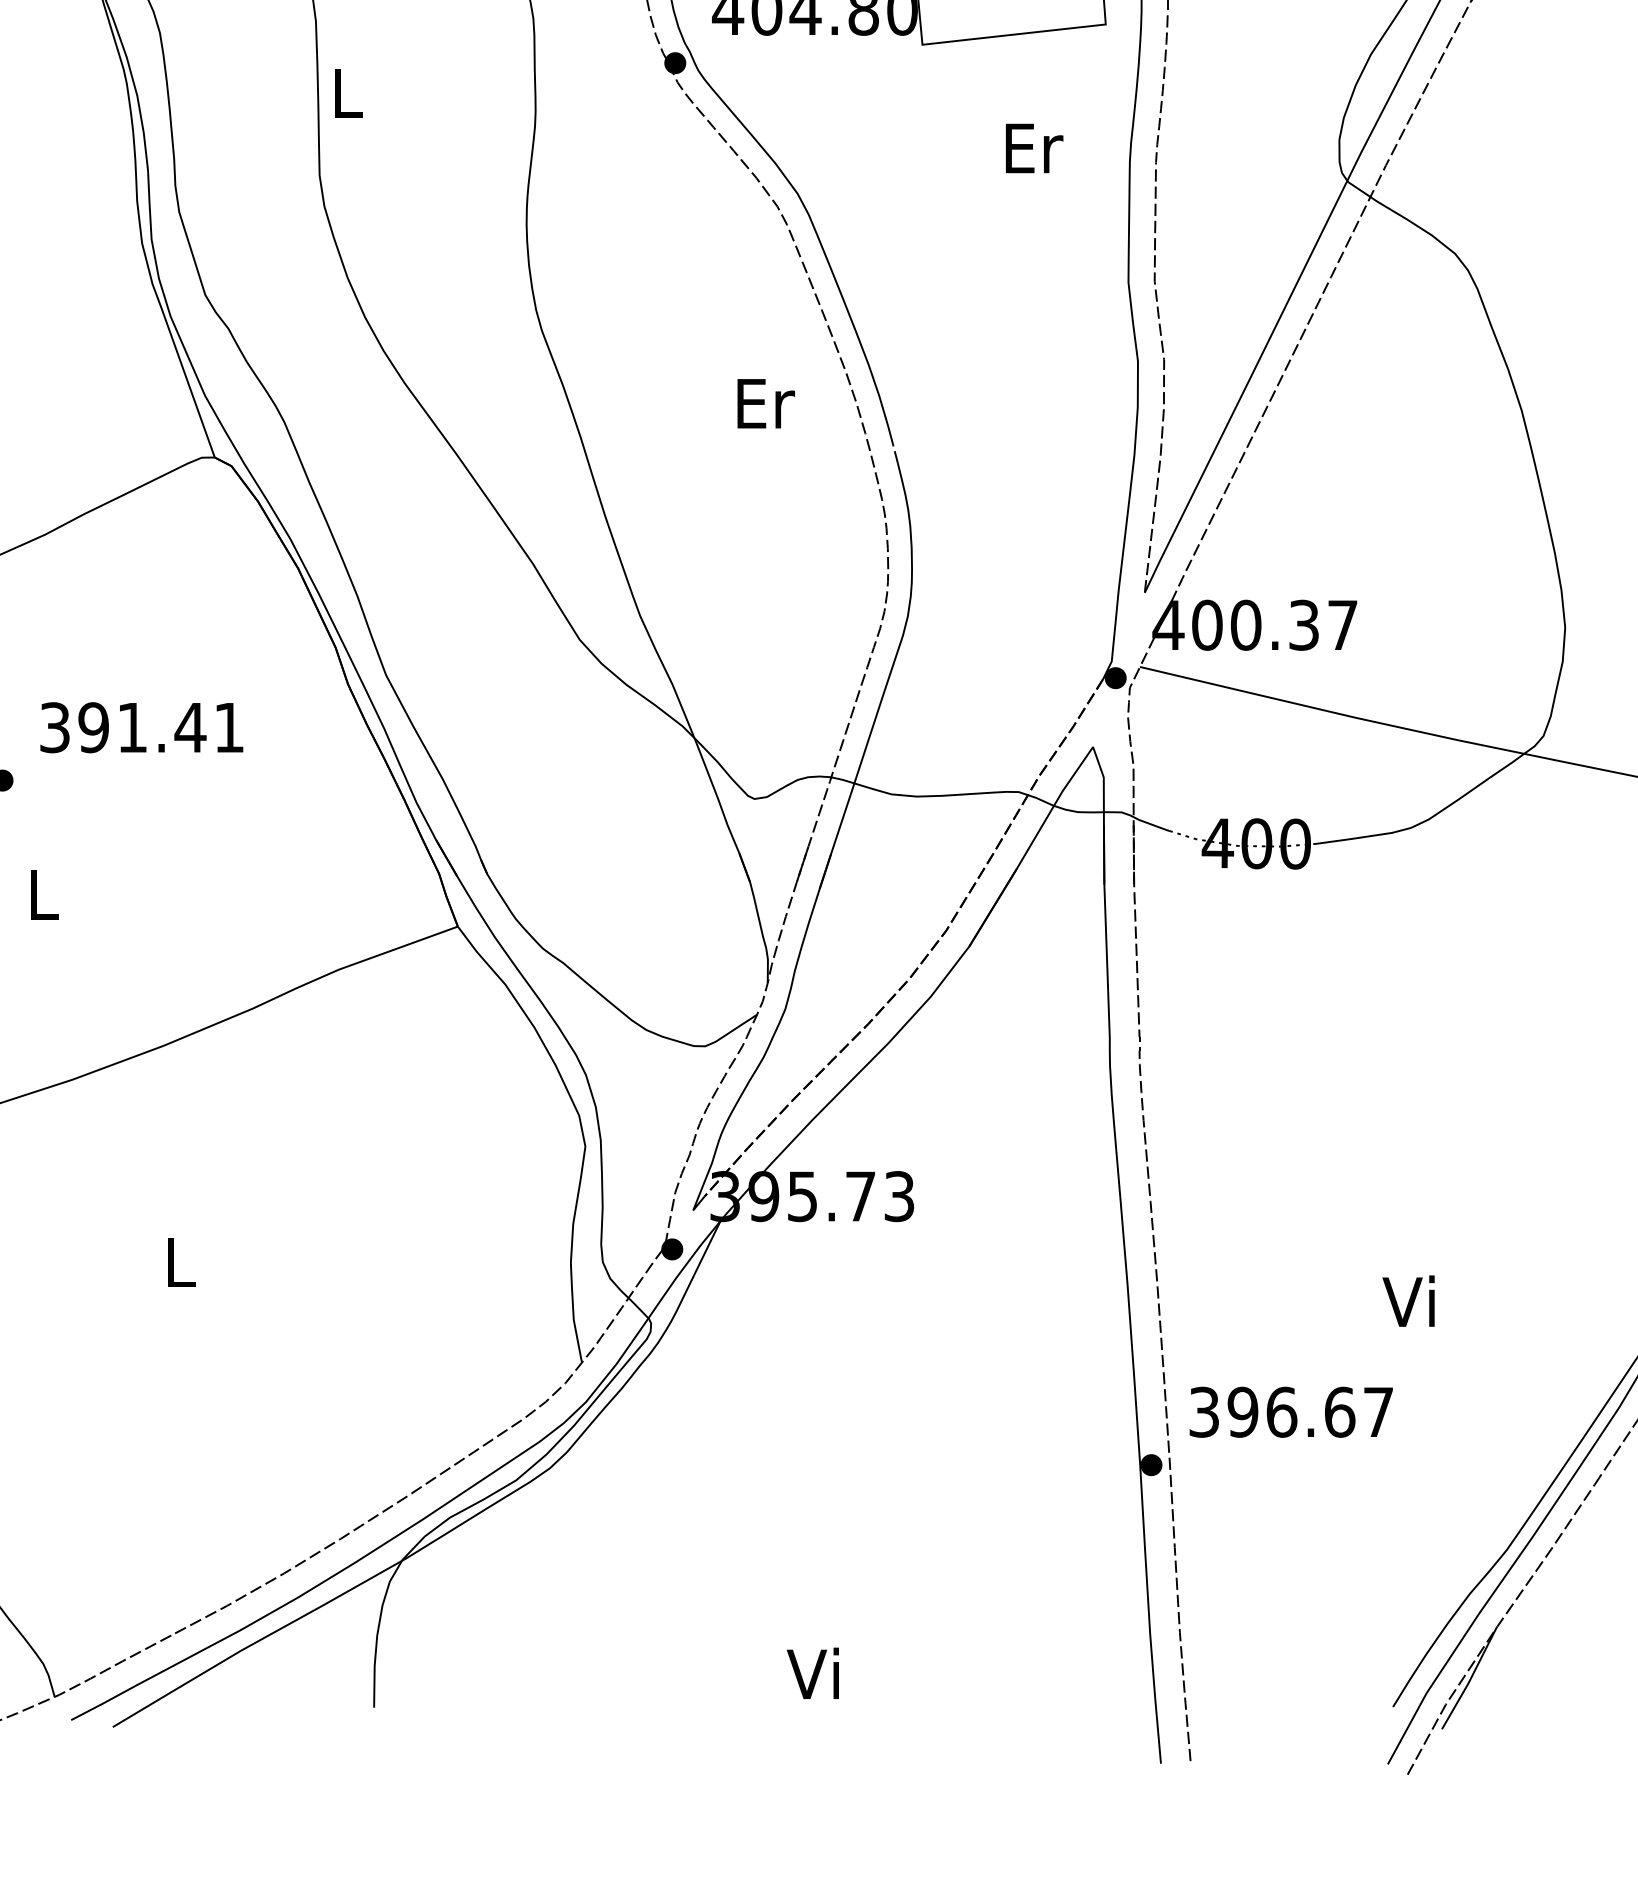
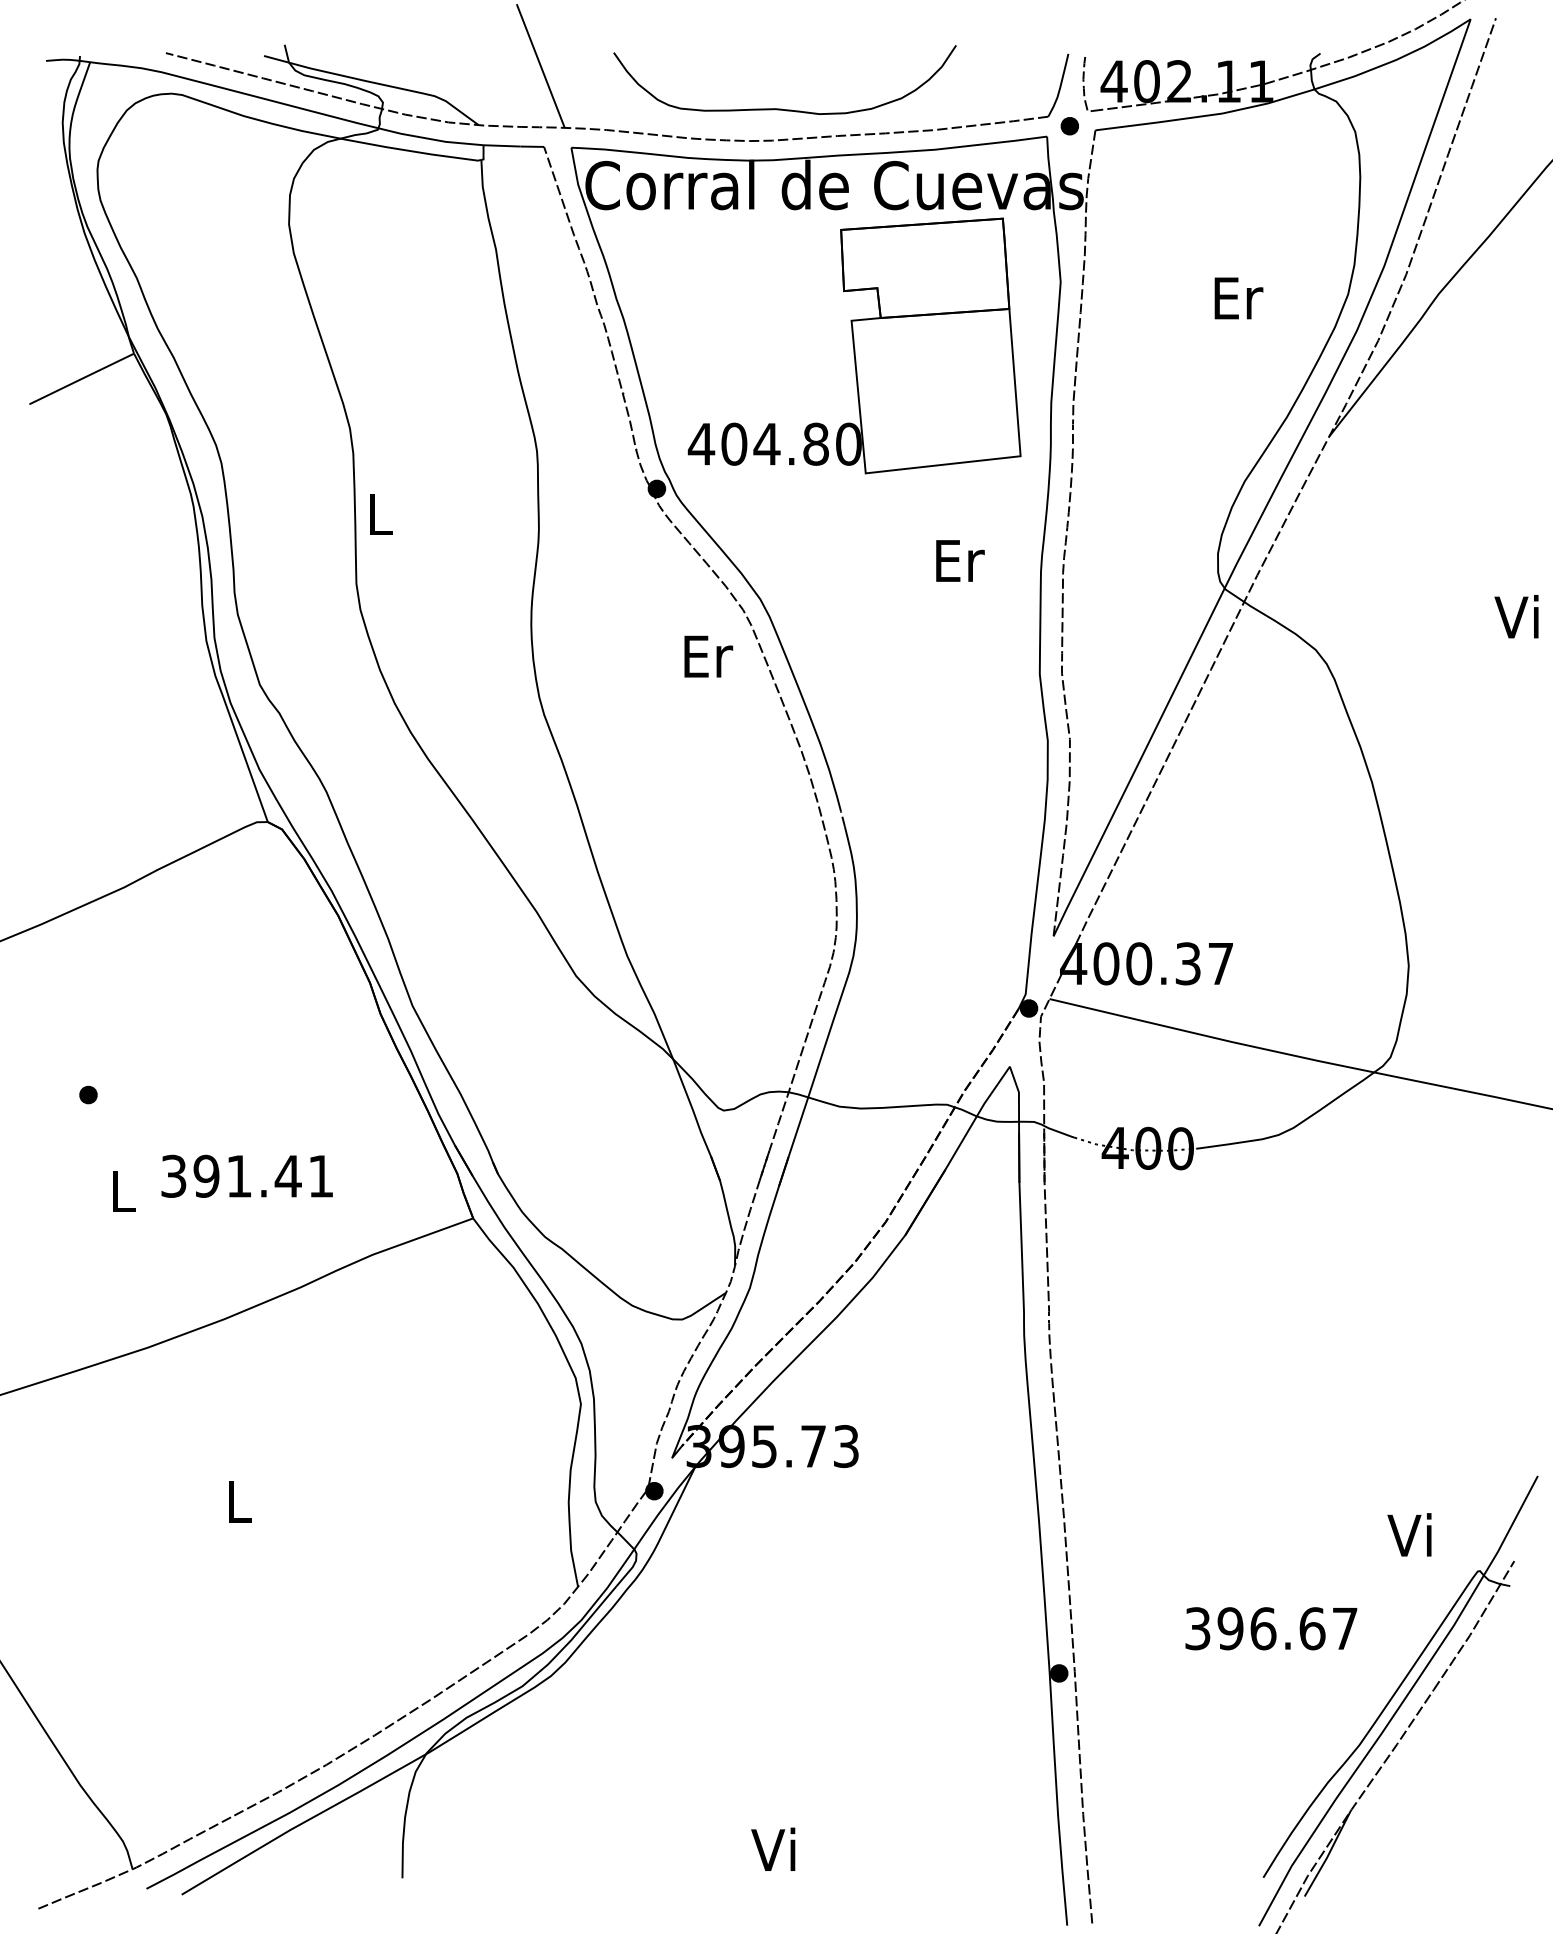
text: (765, 403) -> (708, 656), moved
text: (140, 726) -> (246, 1175), moved
text: (1408, 1300) -> (1409, 1534), moved
text: (1291, 1411) -> (1271, 1628), moved

